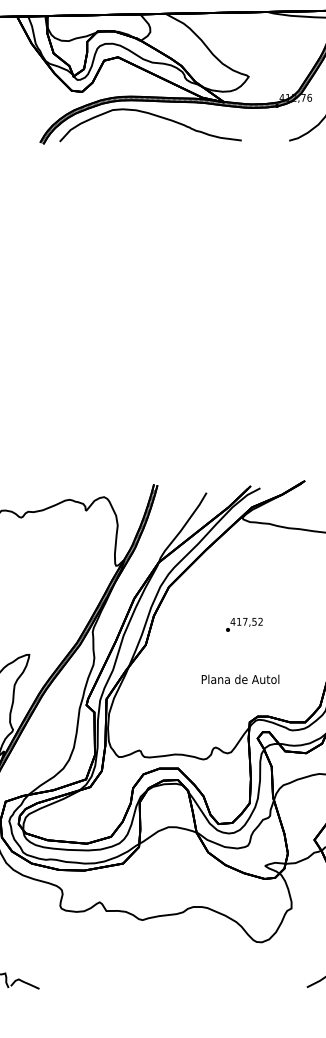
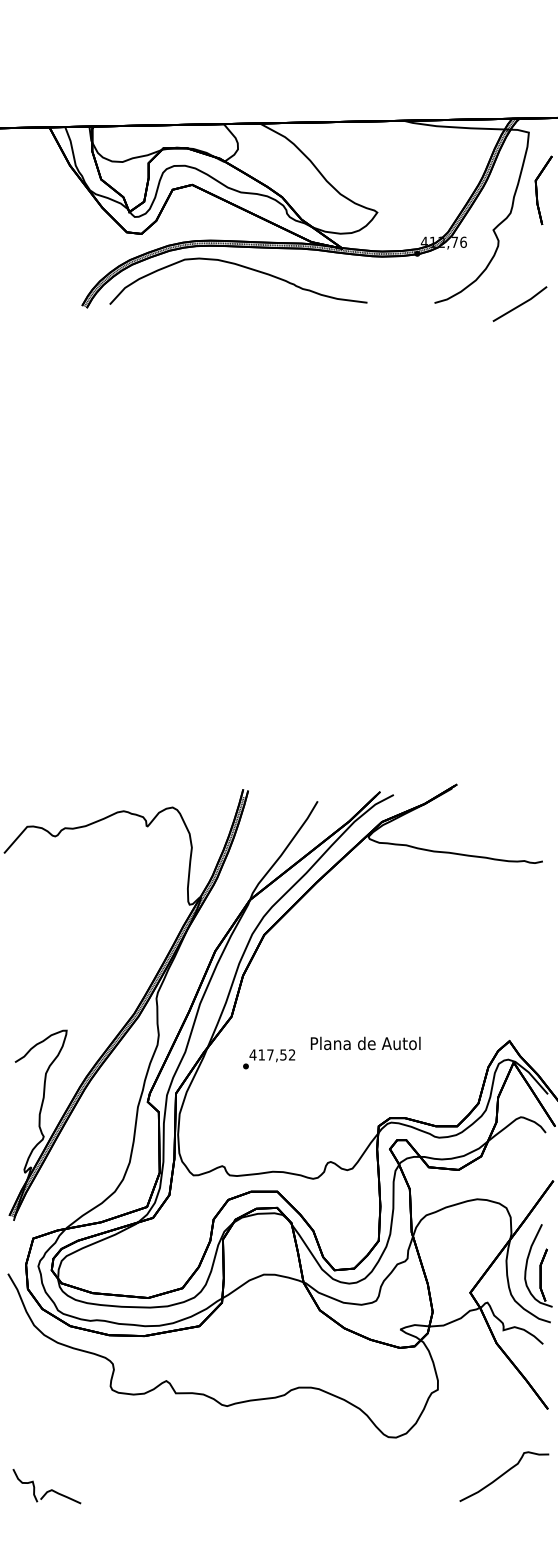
text: (244, 625) -> (269, 1059), moved
text: (240, 679) -> (365, 1043), moved

